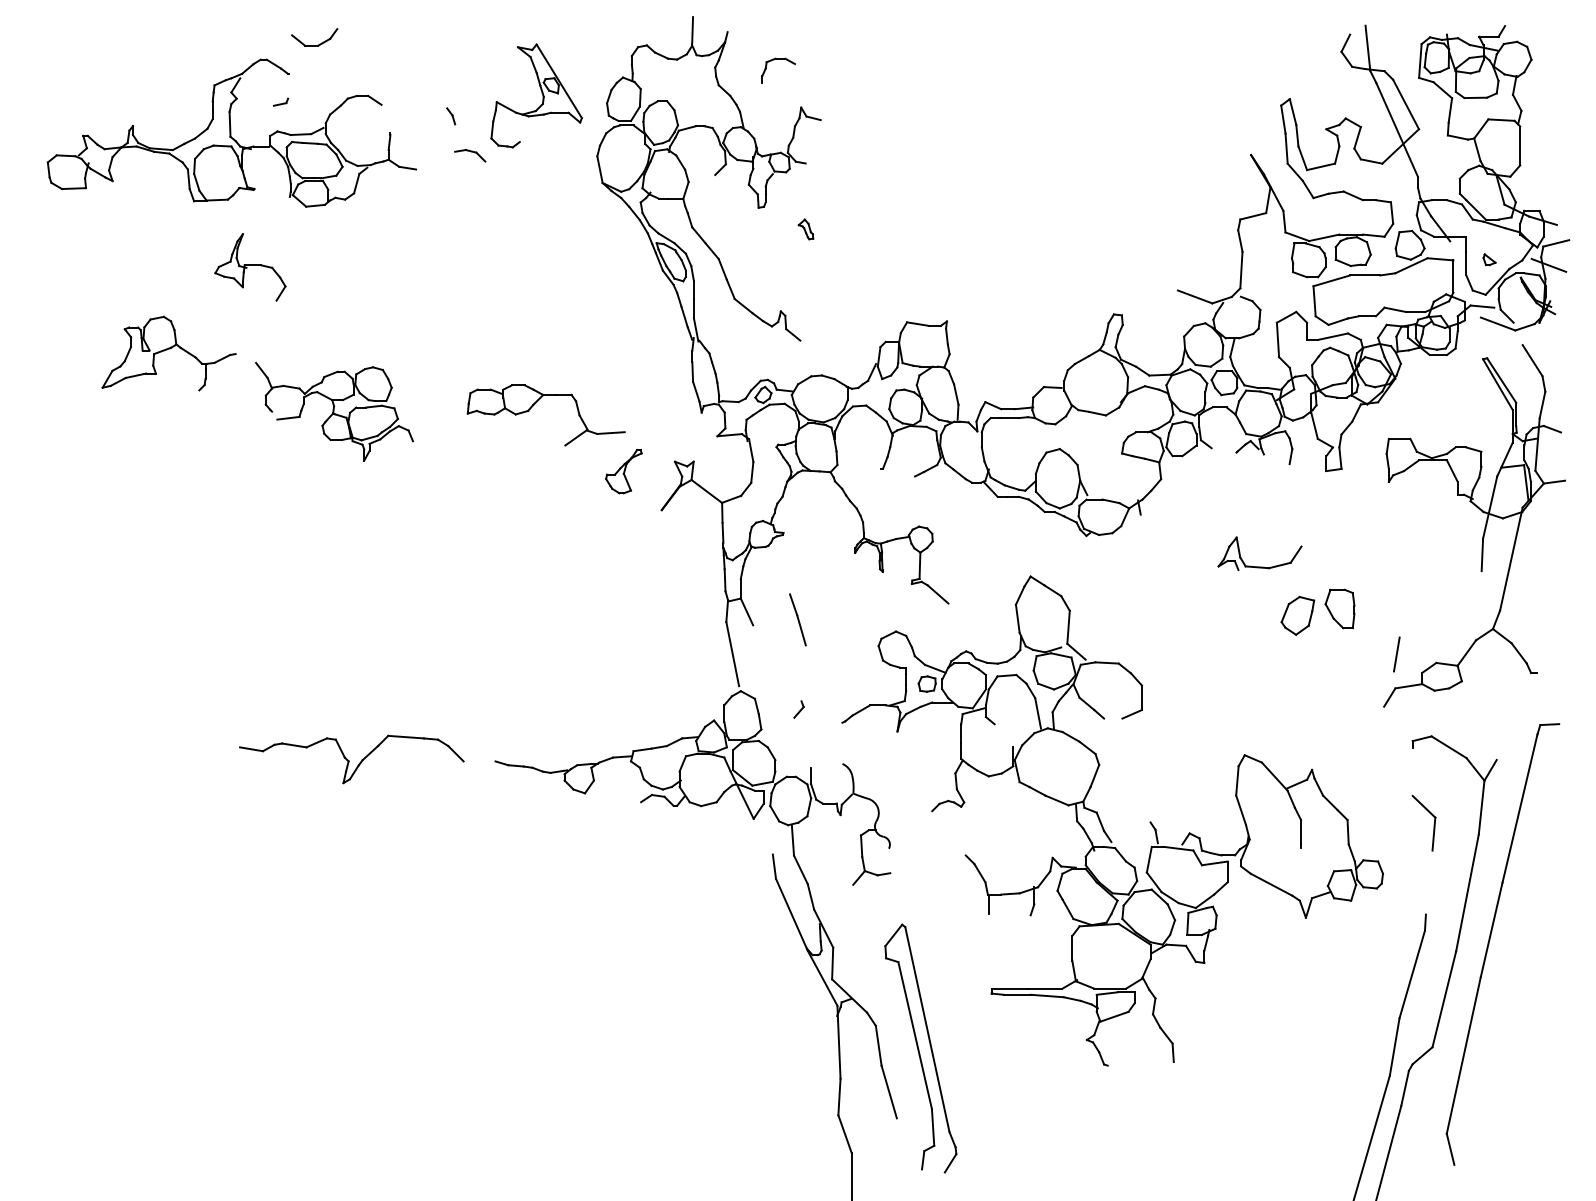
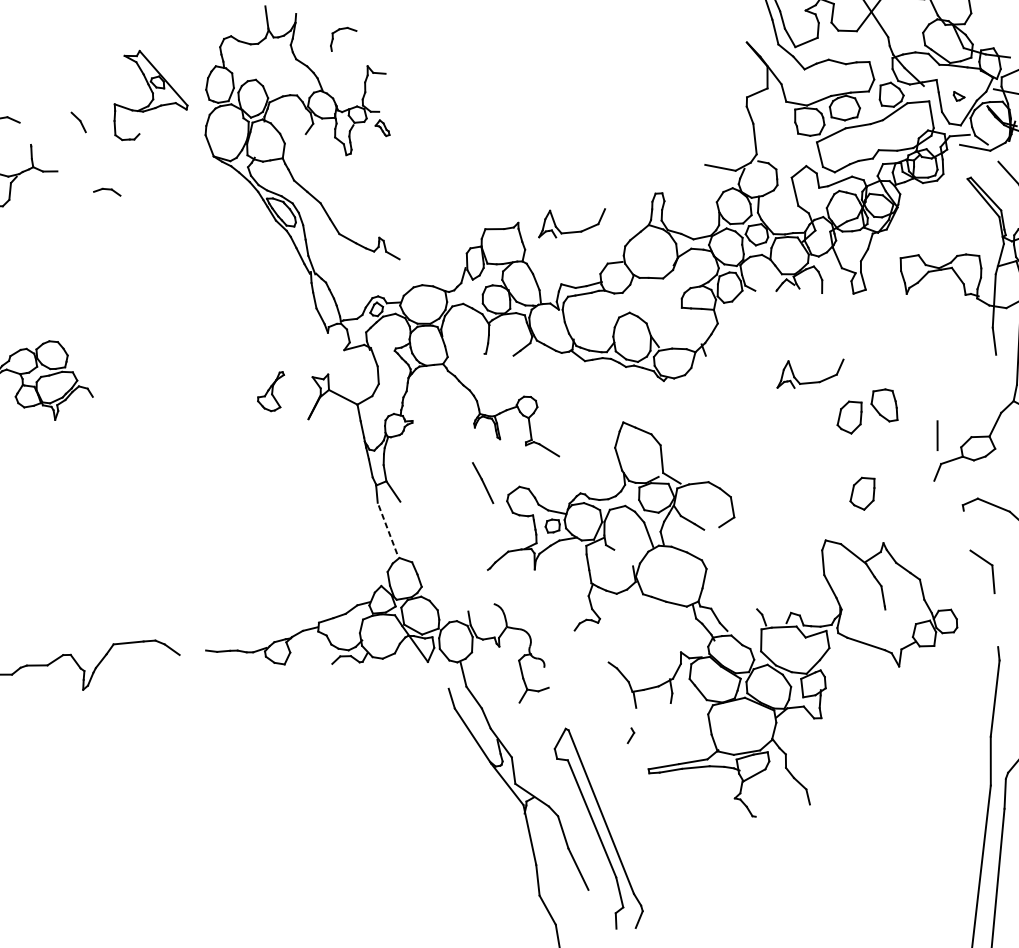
part: (451, 116) -> (79, 122), size x1.6
part: (470, 155) -> (107, 192), moved
part: (805, 229) -> (381, 128), moved
part: (1009, 342) -> (573, 231), added
part: (535, 404) -> (189, 349), removed
line: (797, 619) -> (482, 482), moved
line: (732, 654) -> (387, 528), solid -> dashed
part: (1297, 707) -> (862, 493), added
part: (798, 709) -> (630, 735), moved

